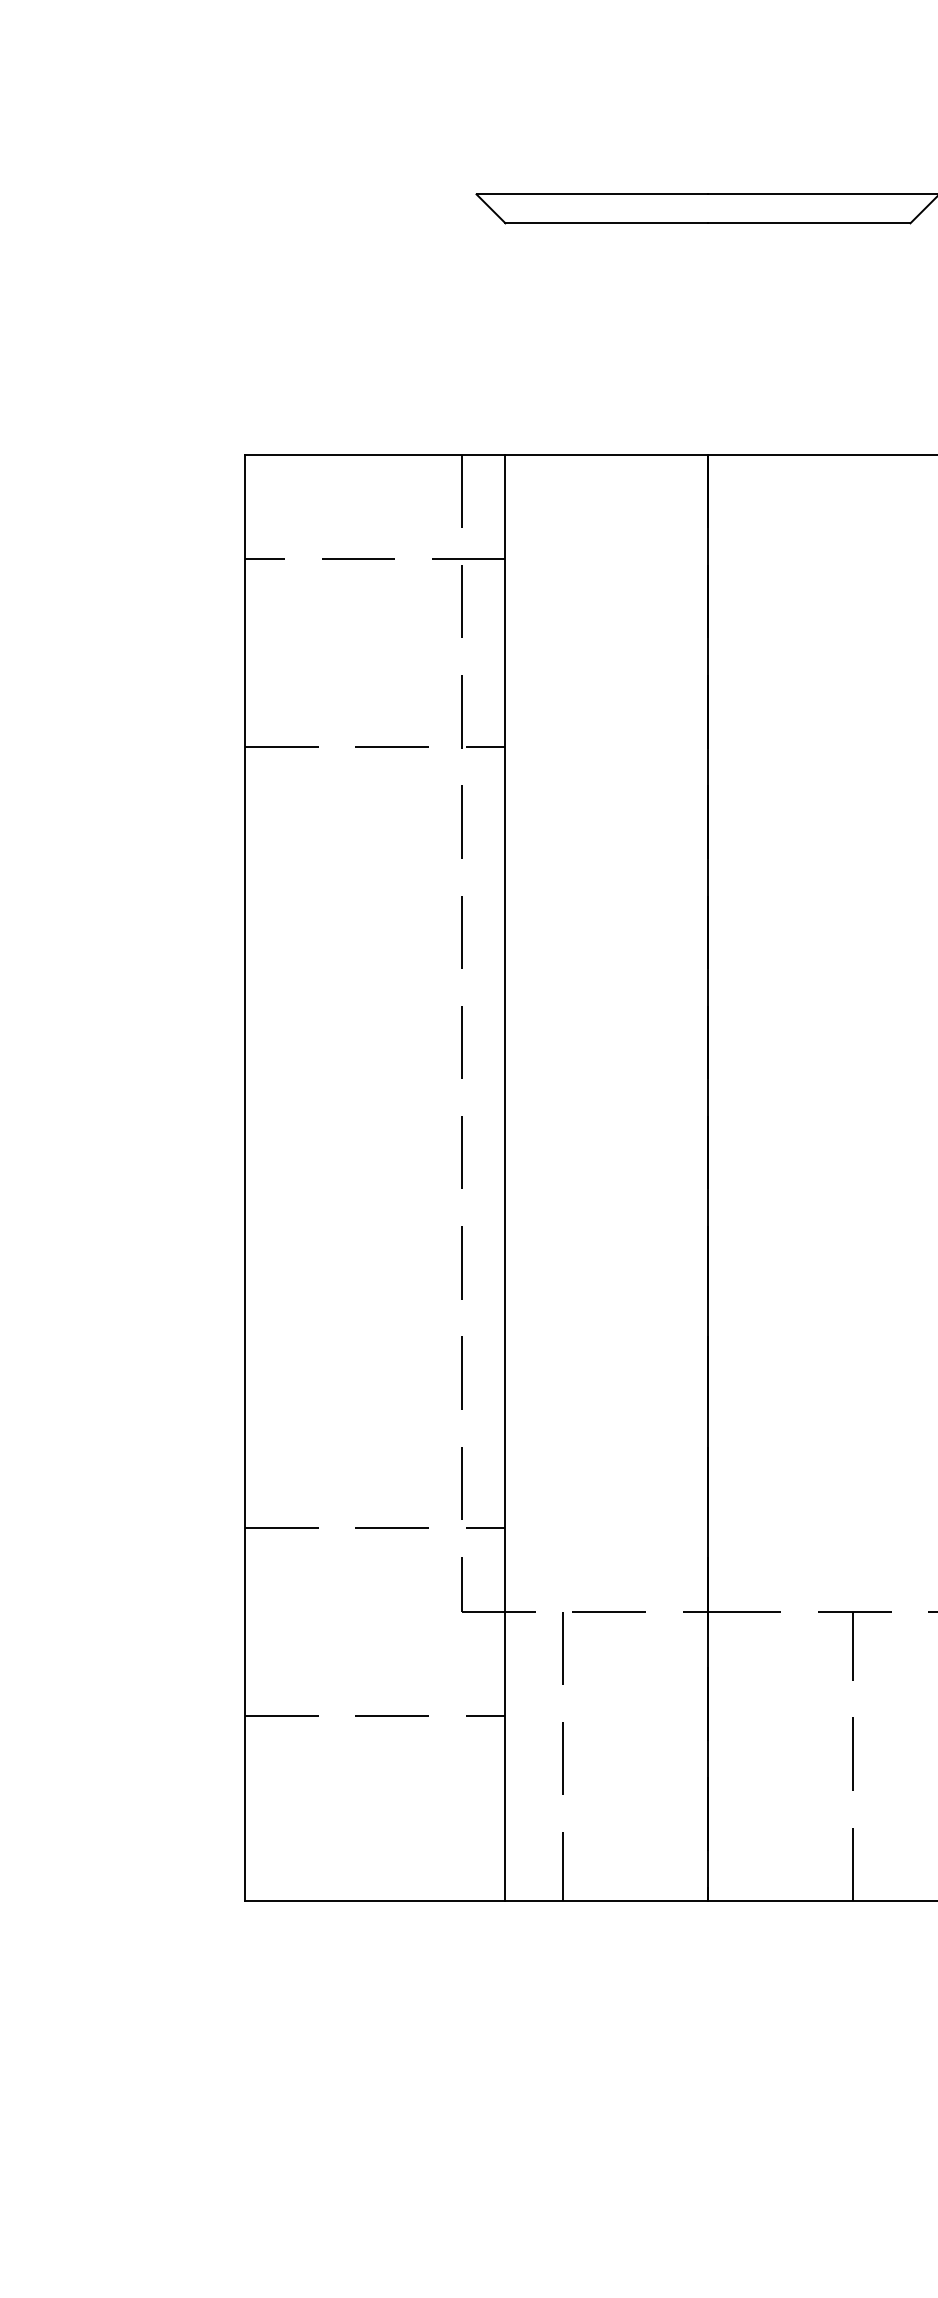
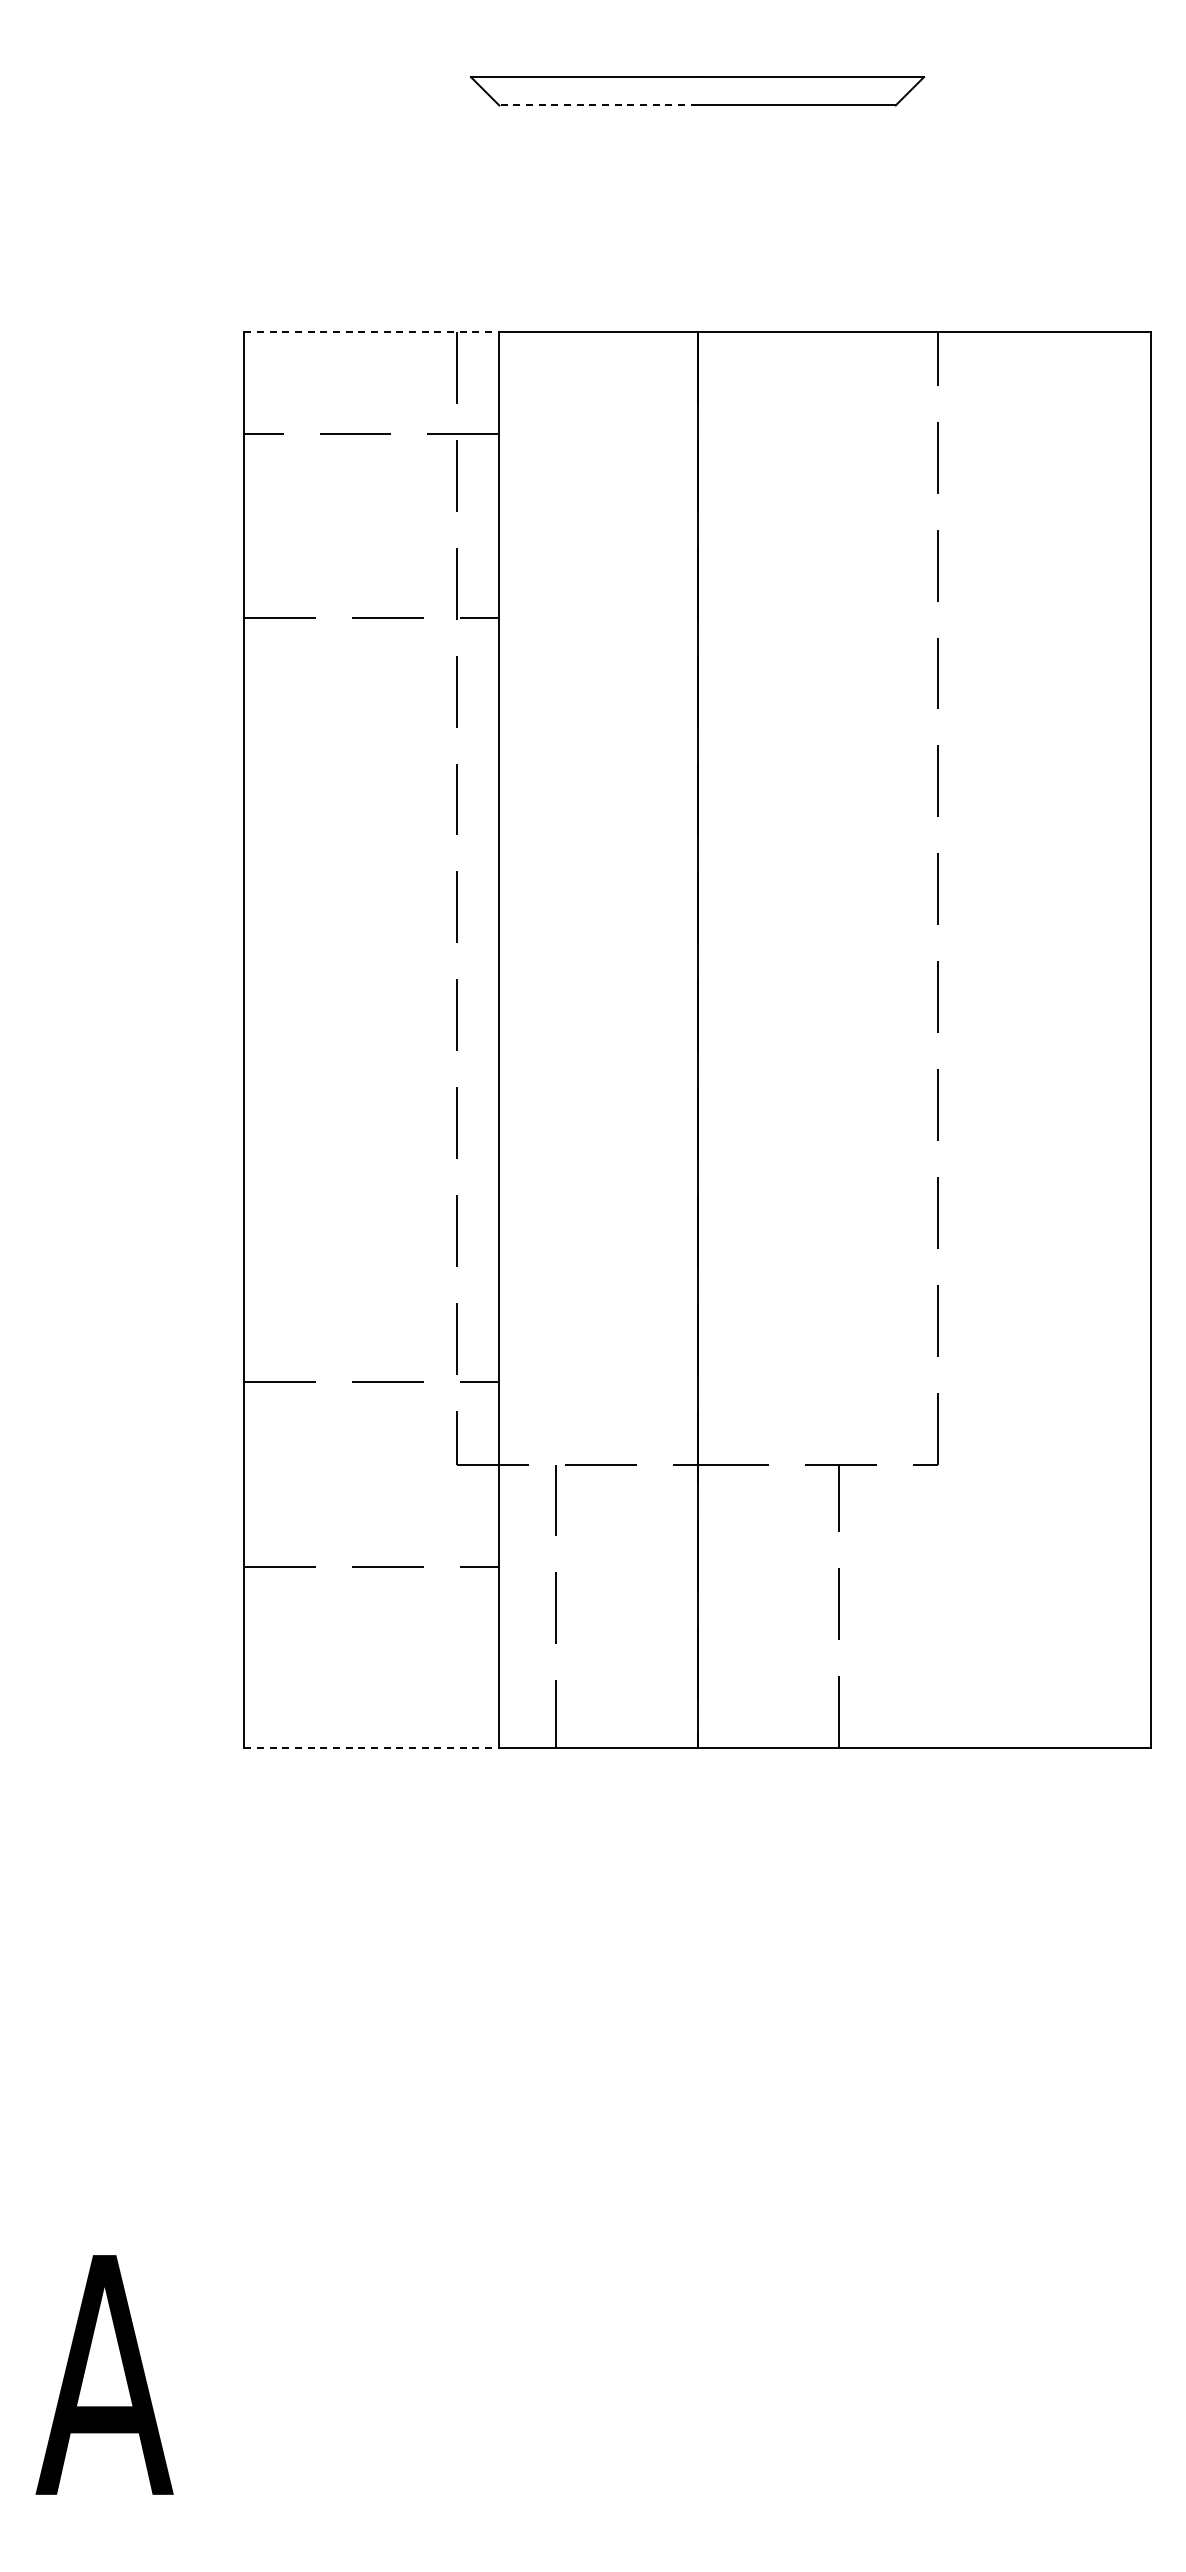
line: (605, 223) -> (597, 105), solid -> dashed
line: (375, 454) -> (372, 331), solid -> dashed
line: (375, 1900) -> (372, 1747), solid -> dashed

